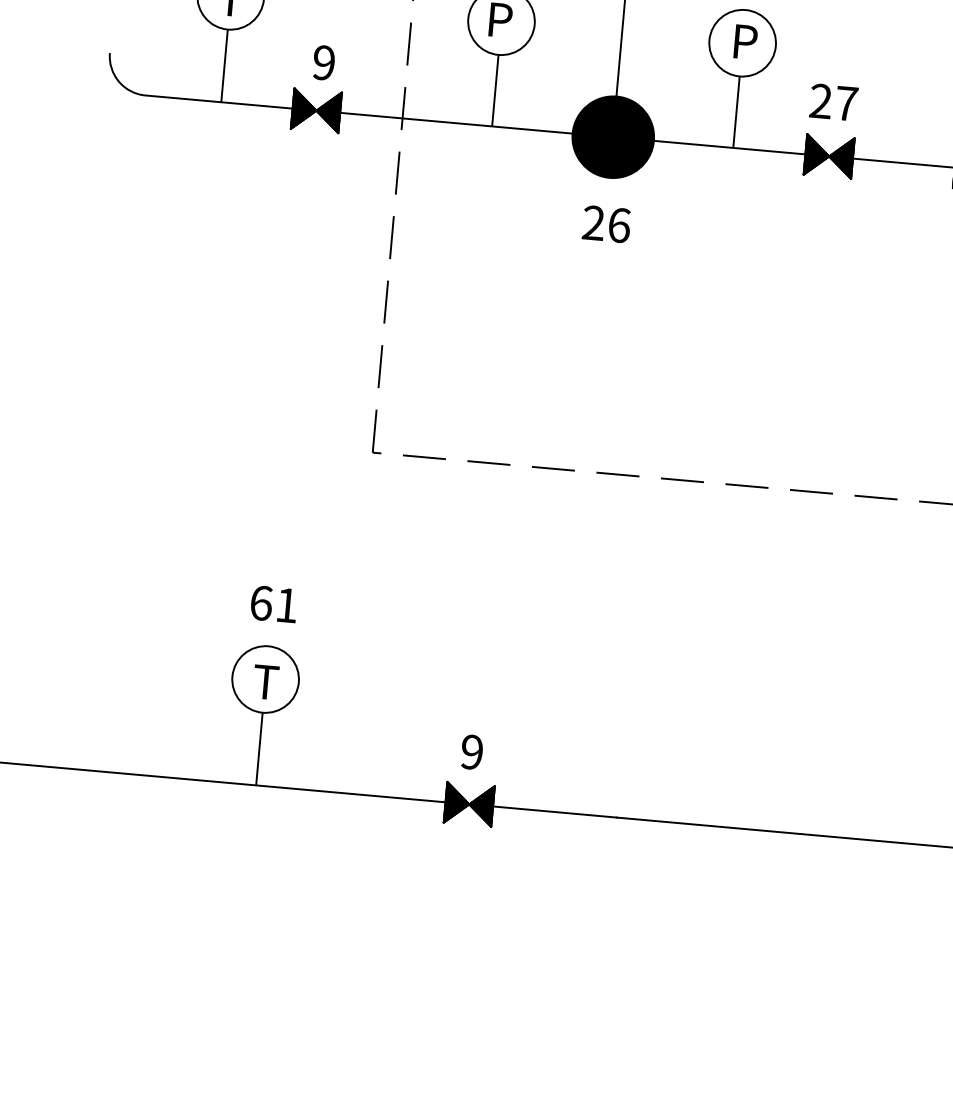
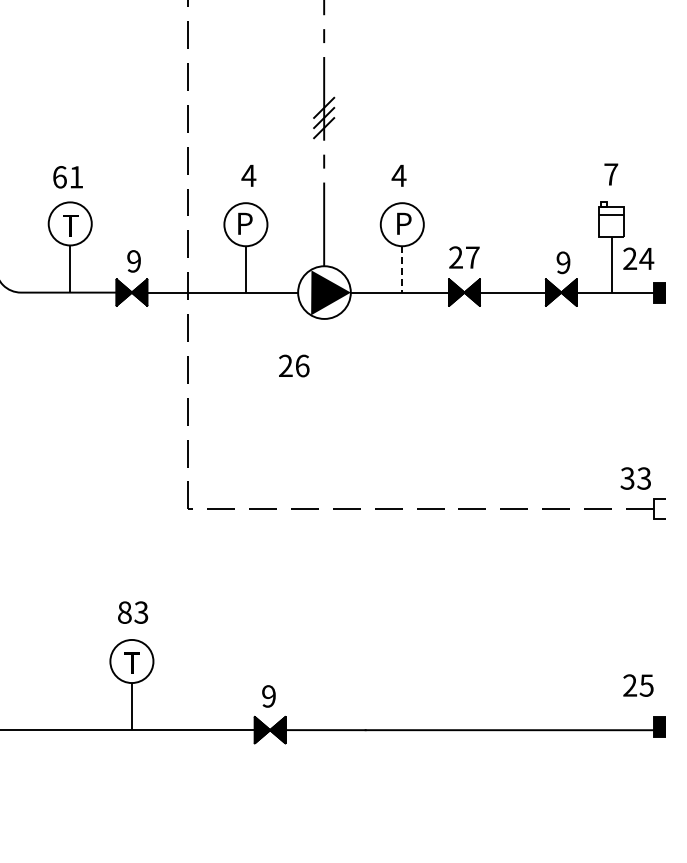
line: (736, 112) -> (402, 269), solid -> dashed
fill: (613, 137) -> (324, 292), removed
text: (607, 223) -> (294, 365), moved
text: (274, 604) -> (133, 612), 61 -> 83

